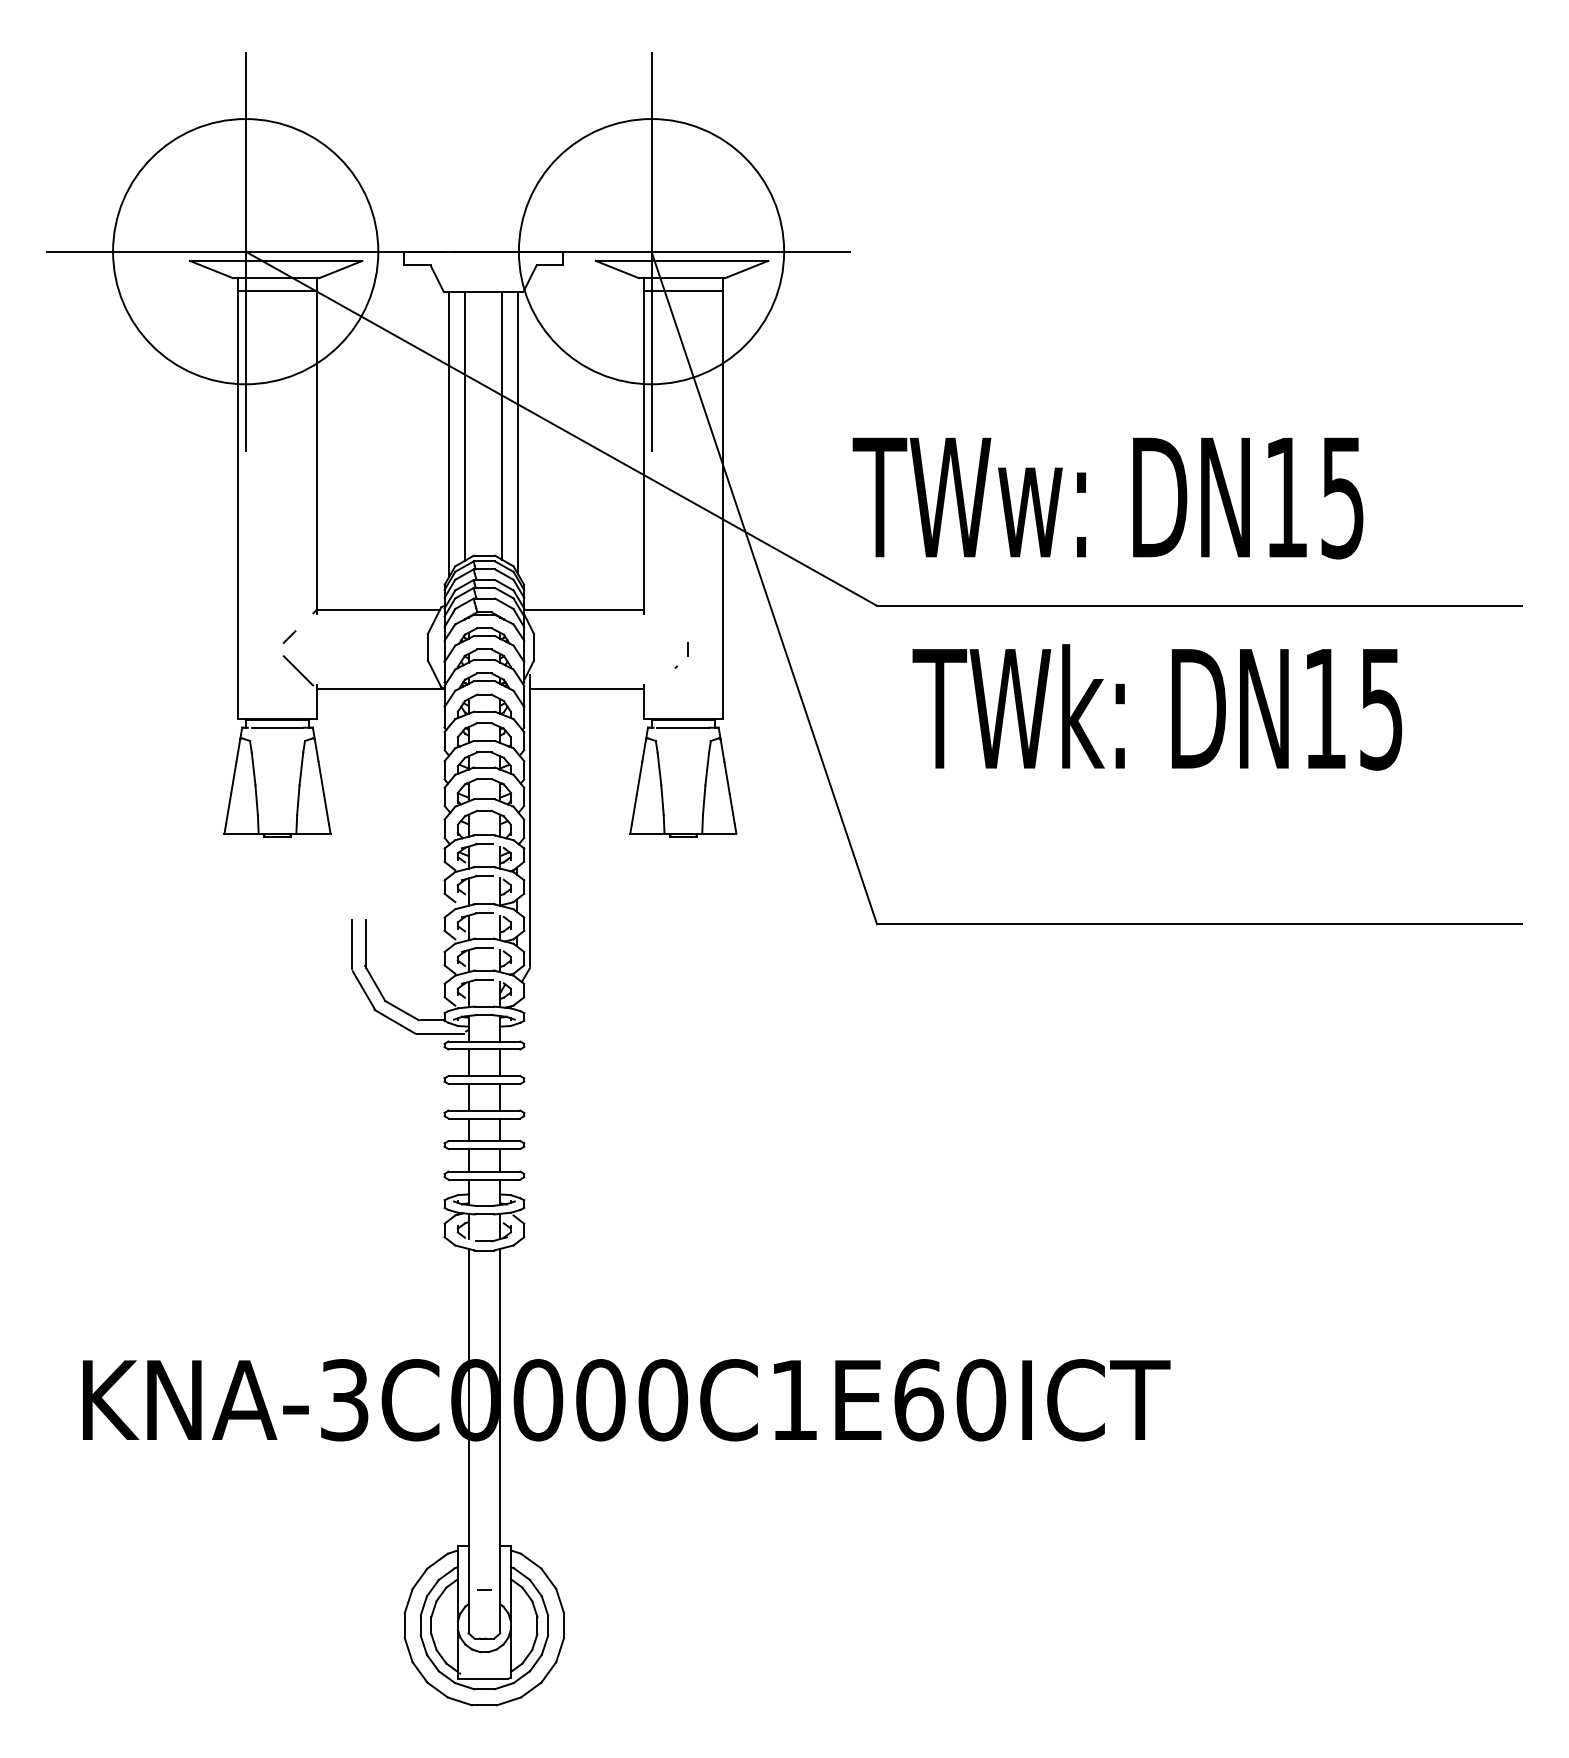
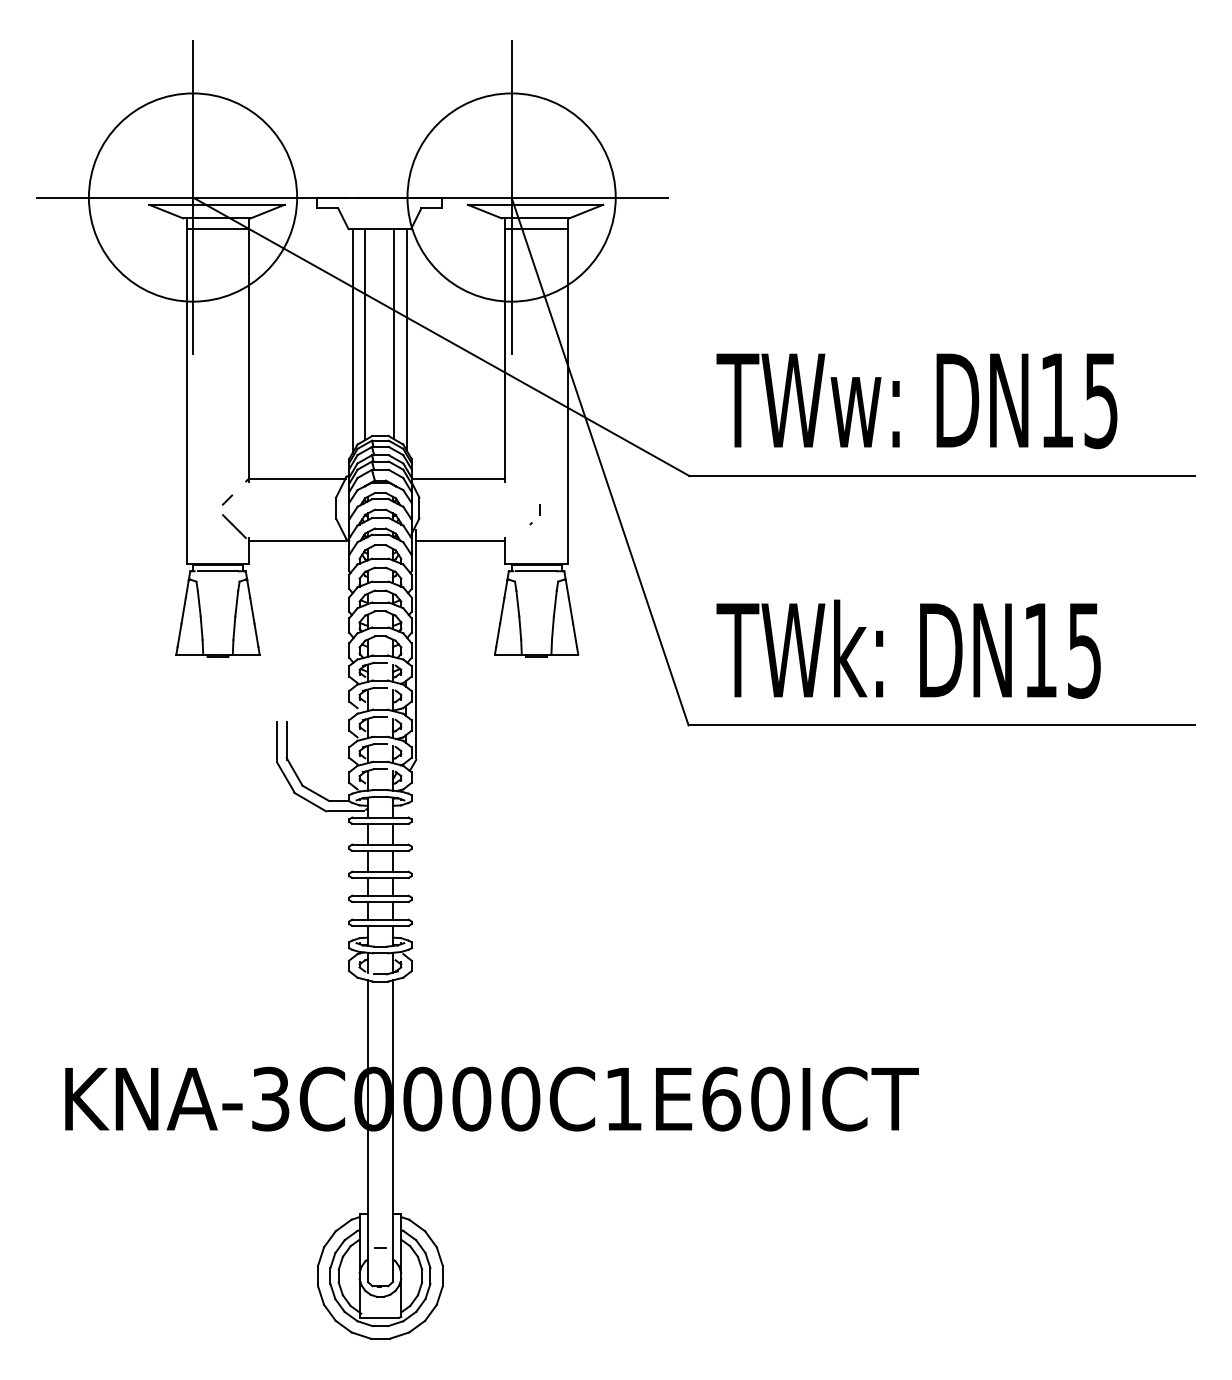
text: (1107, 498) -> (916, 401), moved
text: (1157, 706) -> (908, 648), moved

